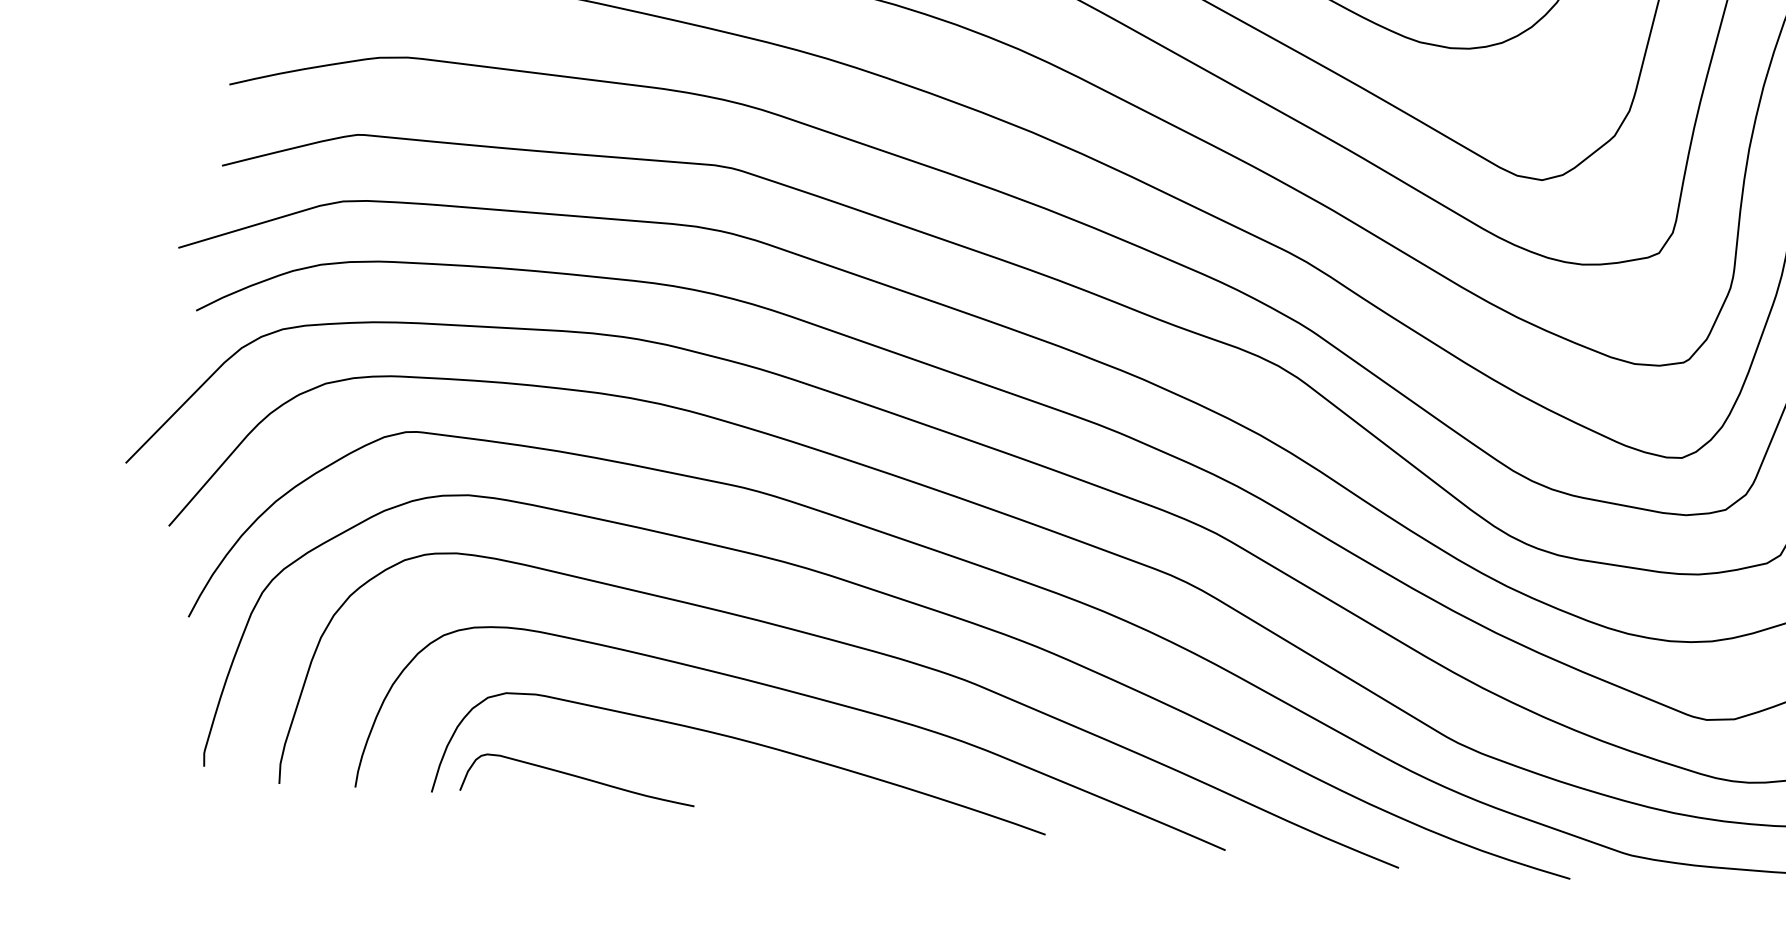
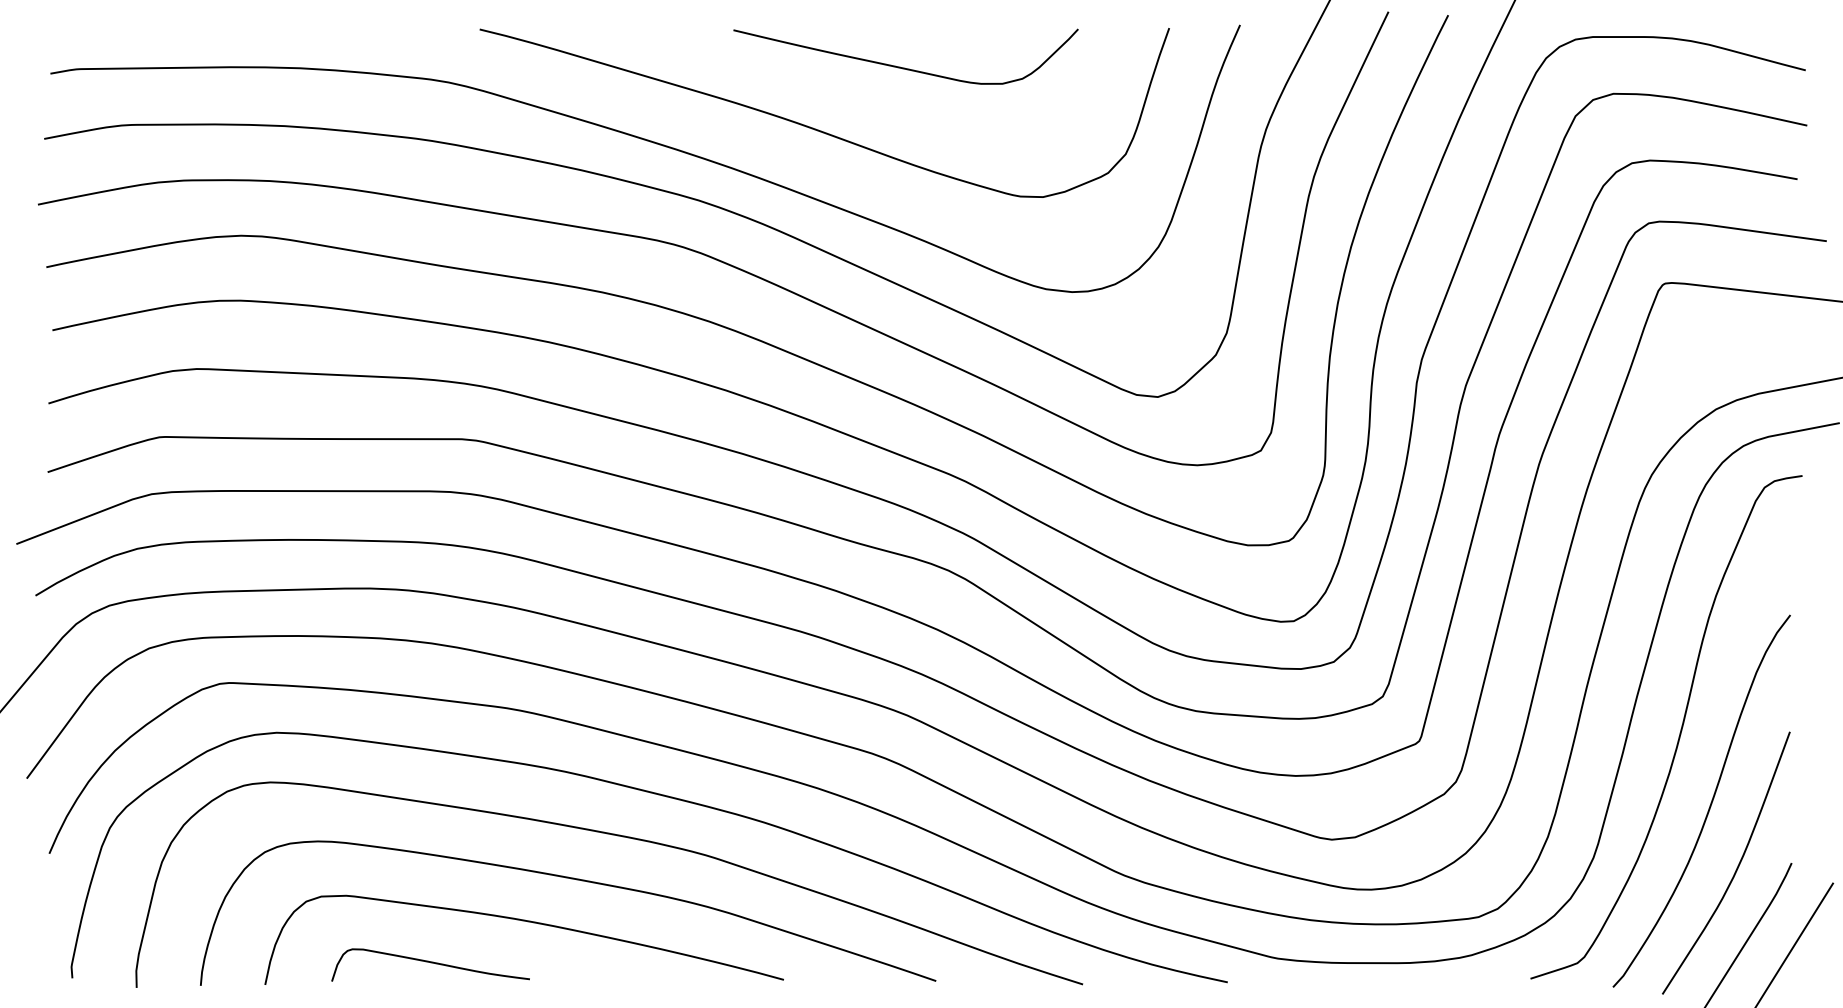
curve: (578, 778) -> (430, 963), moved

